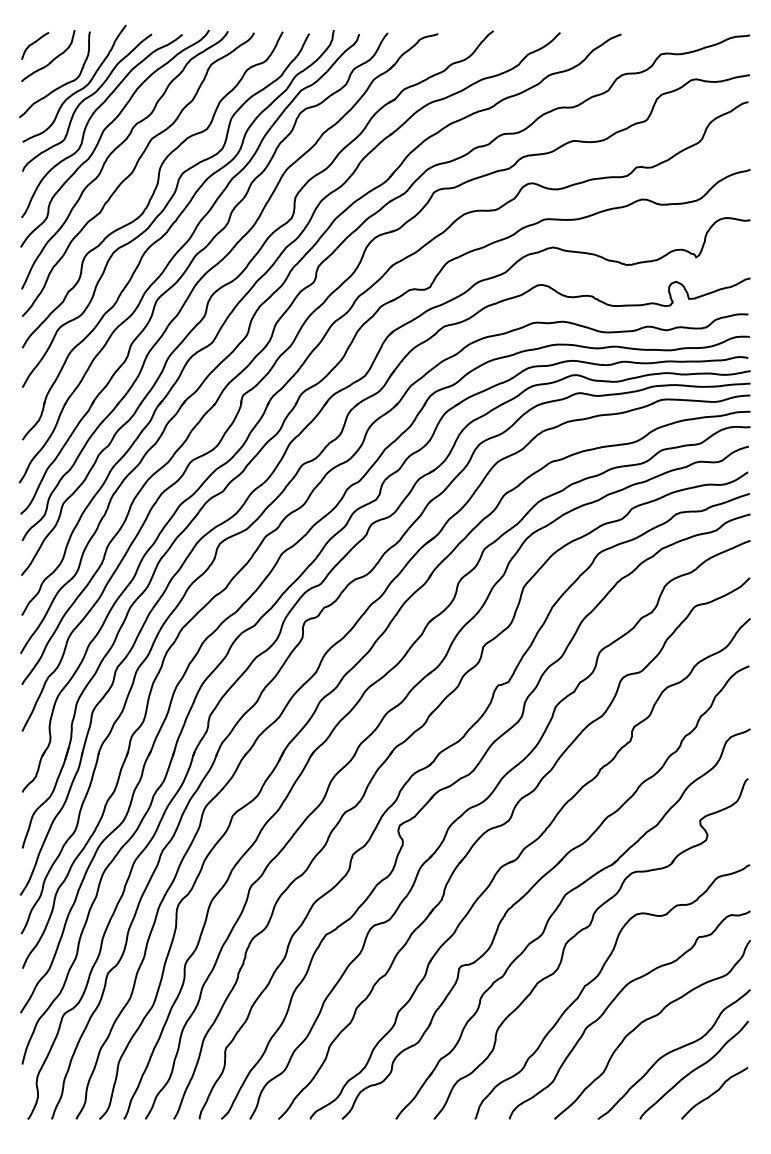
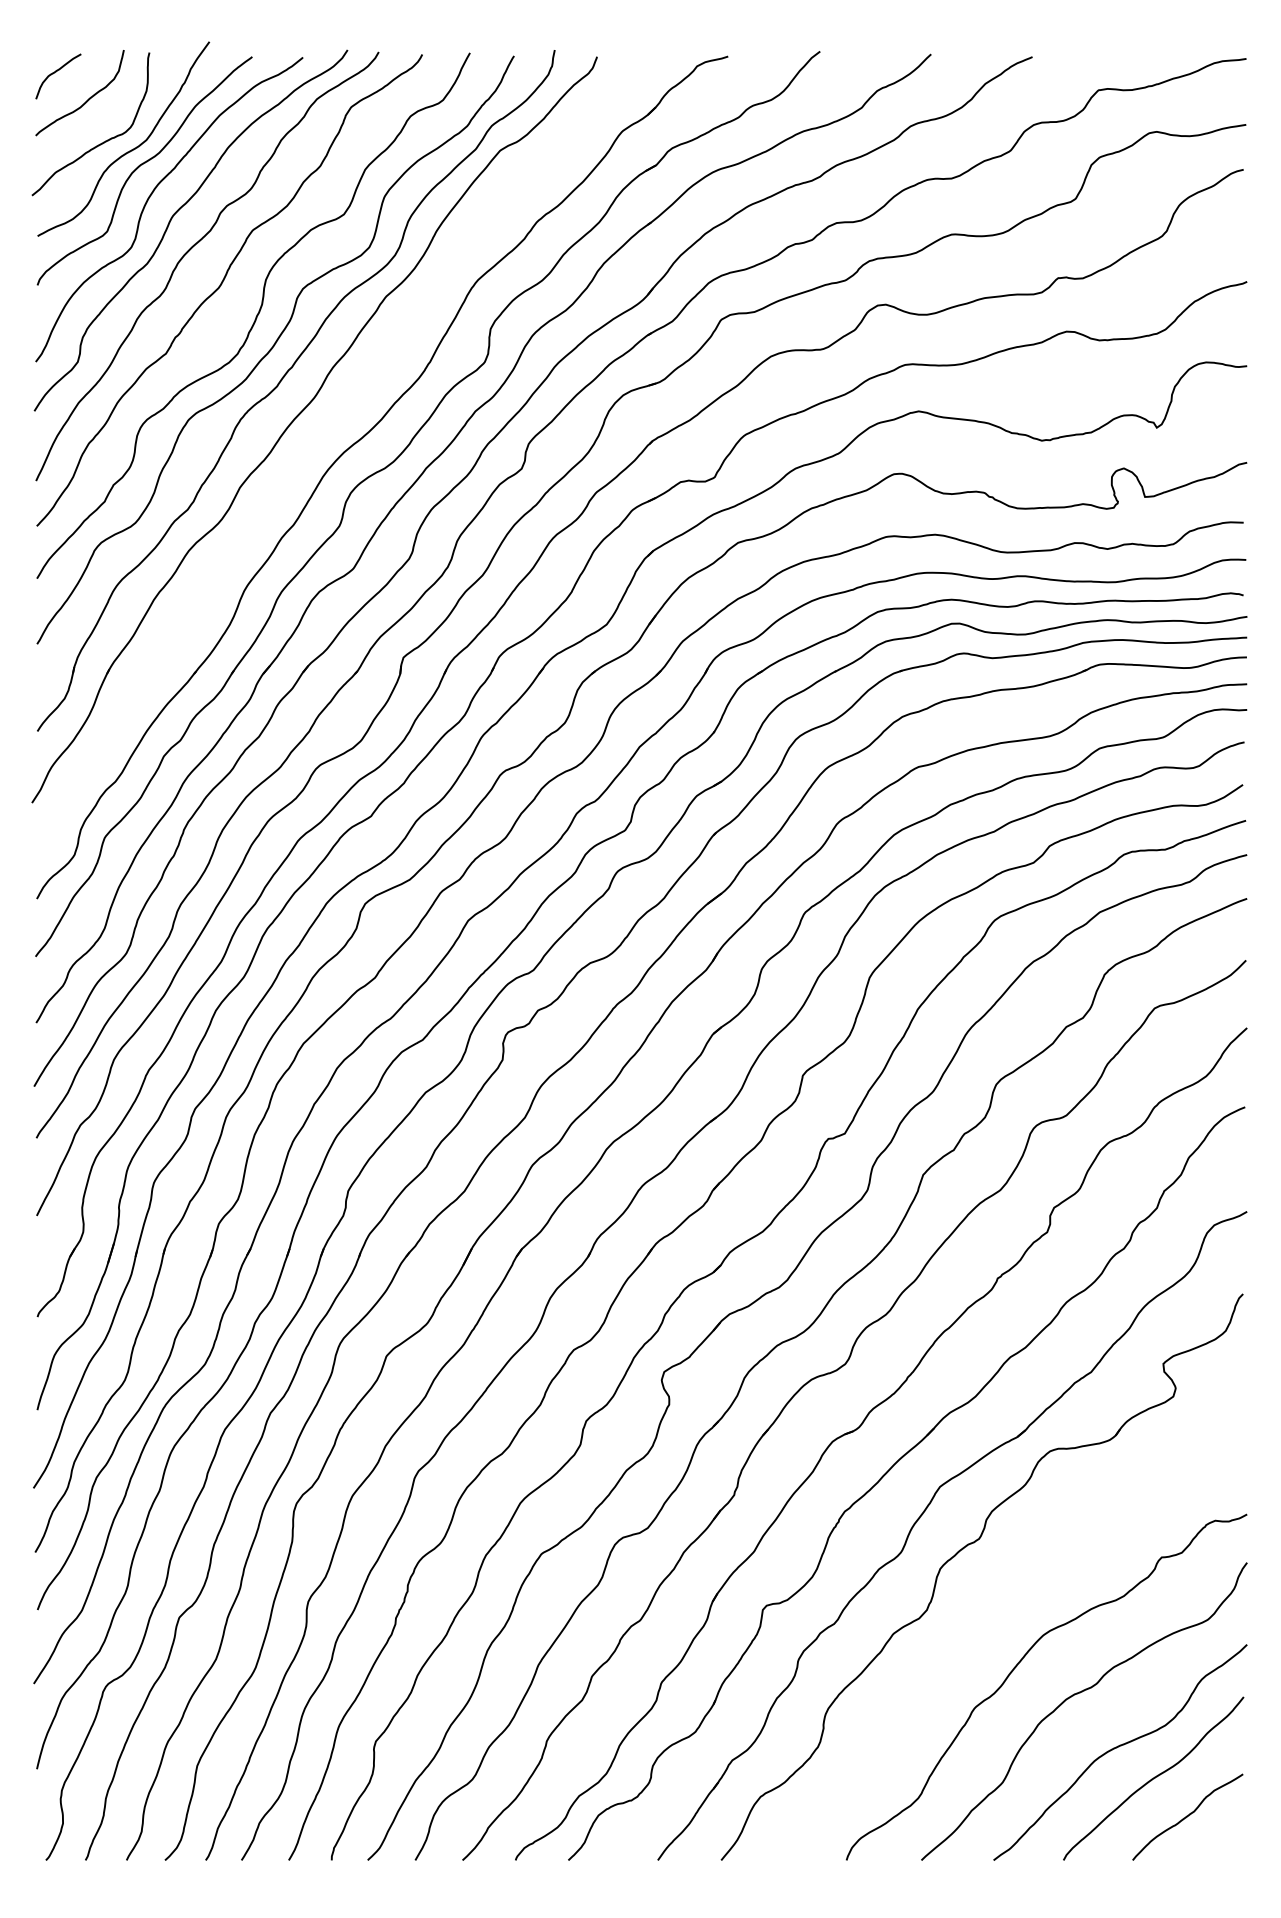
part: (190, 265) -> (316, 441), removed
curve: (598, 976) -> (994, 1622), removed

